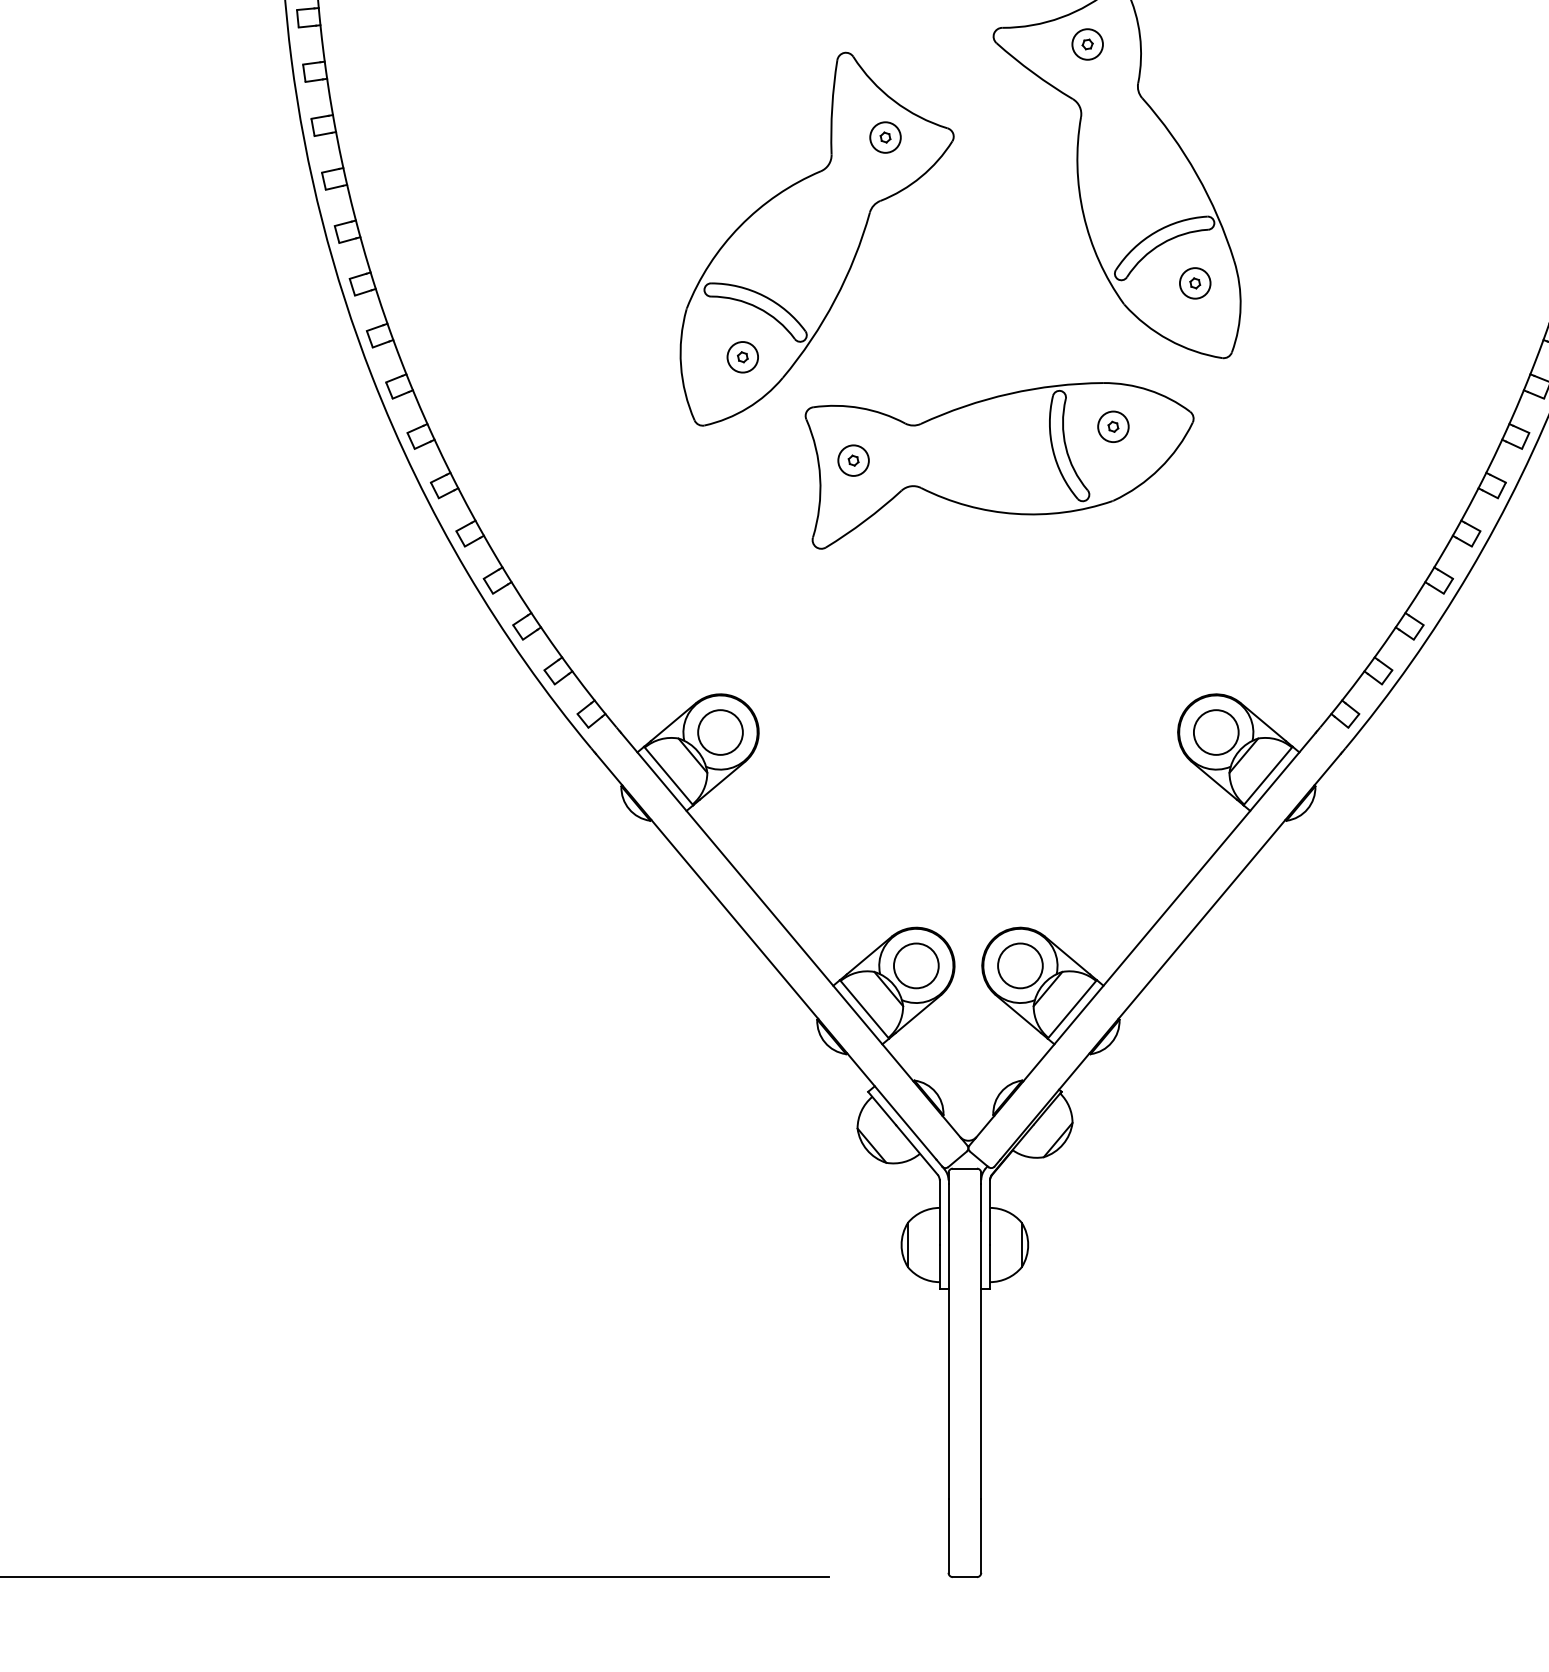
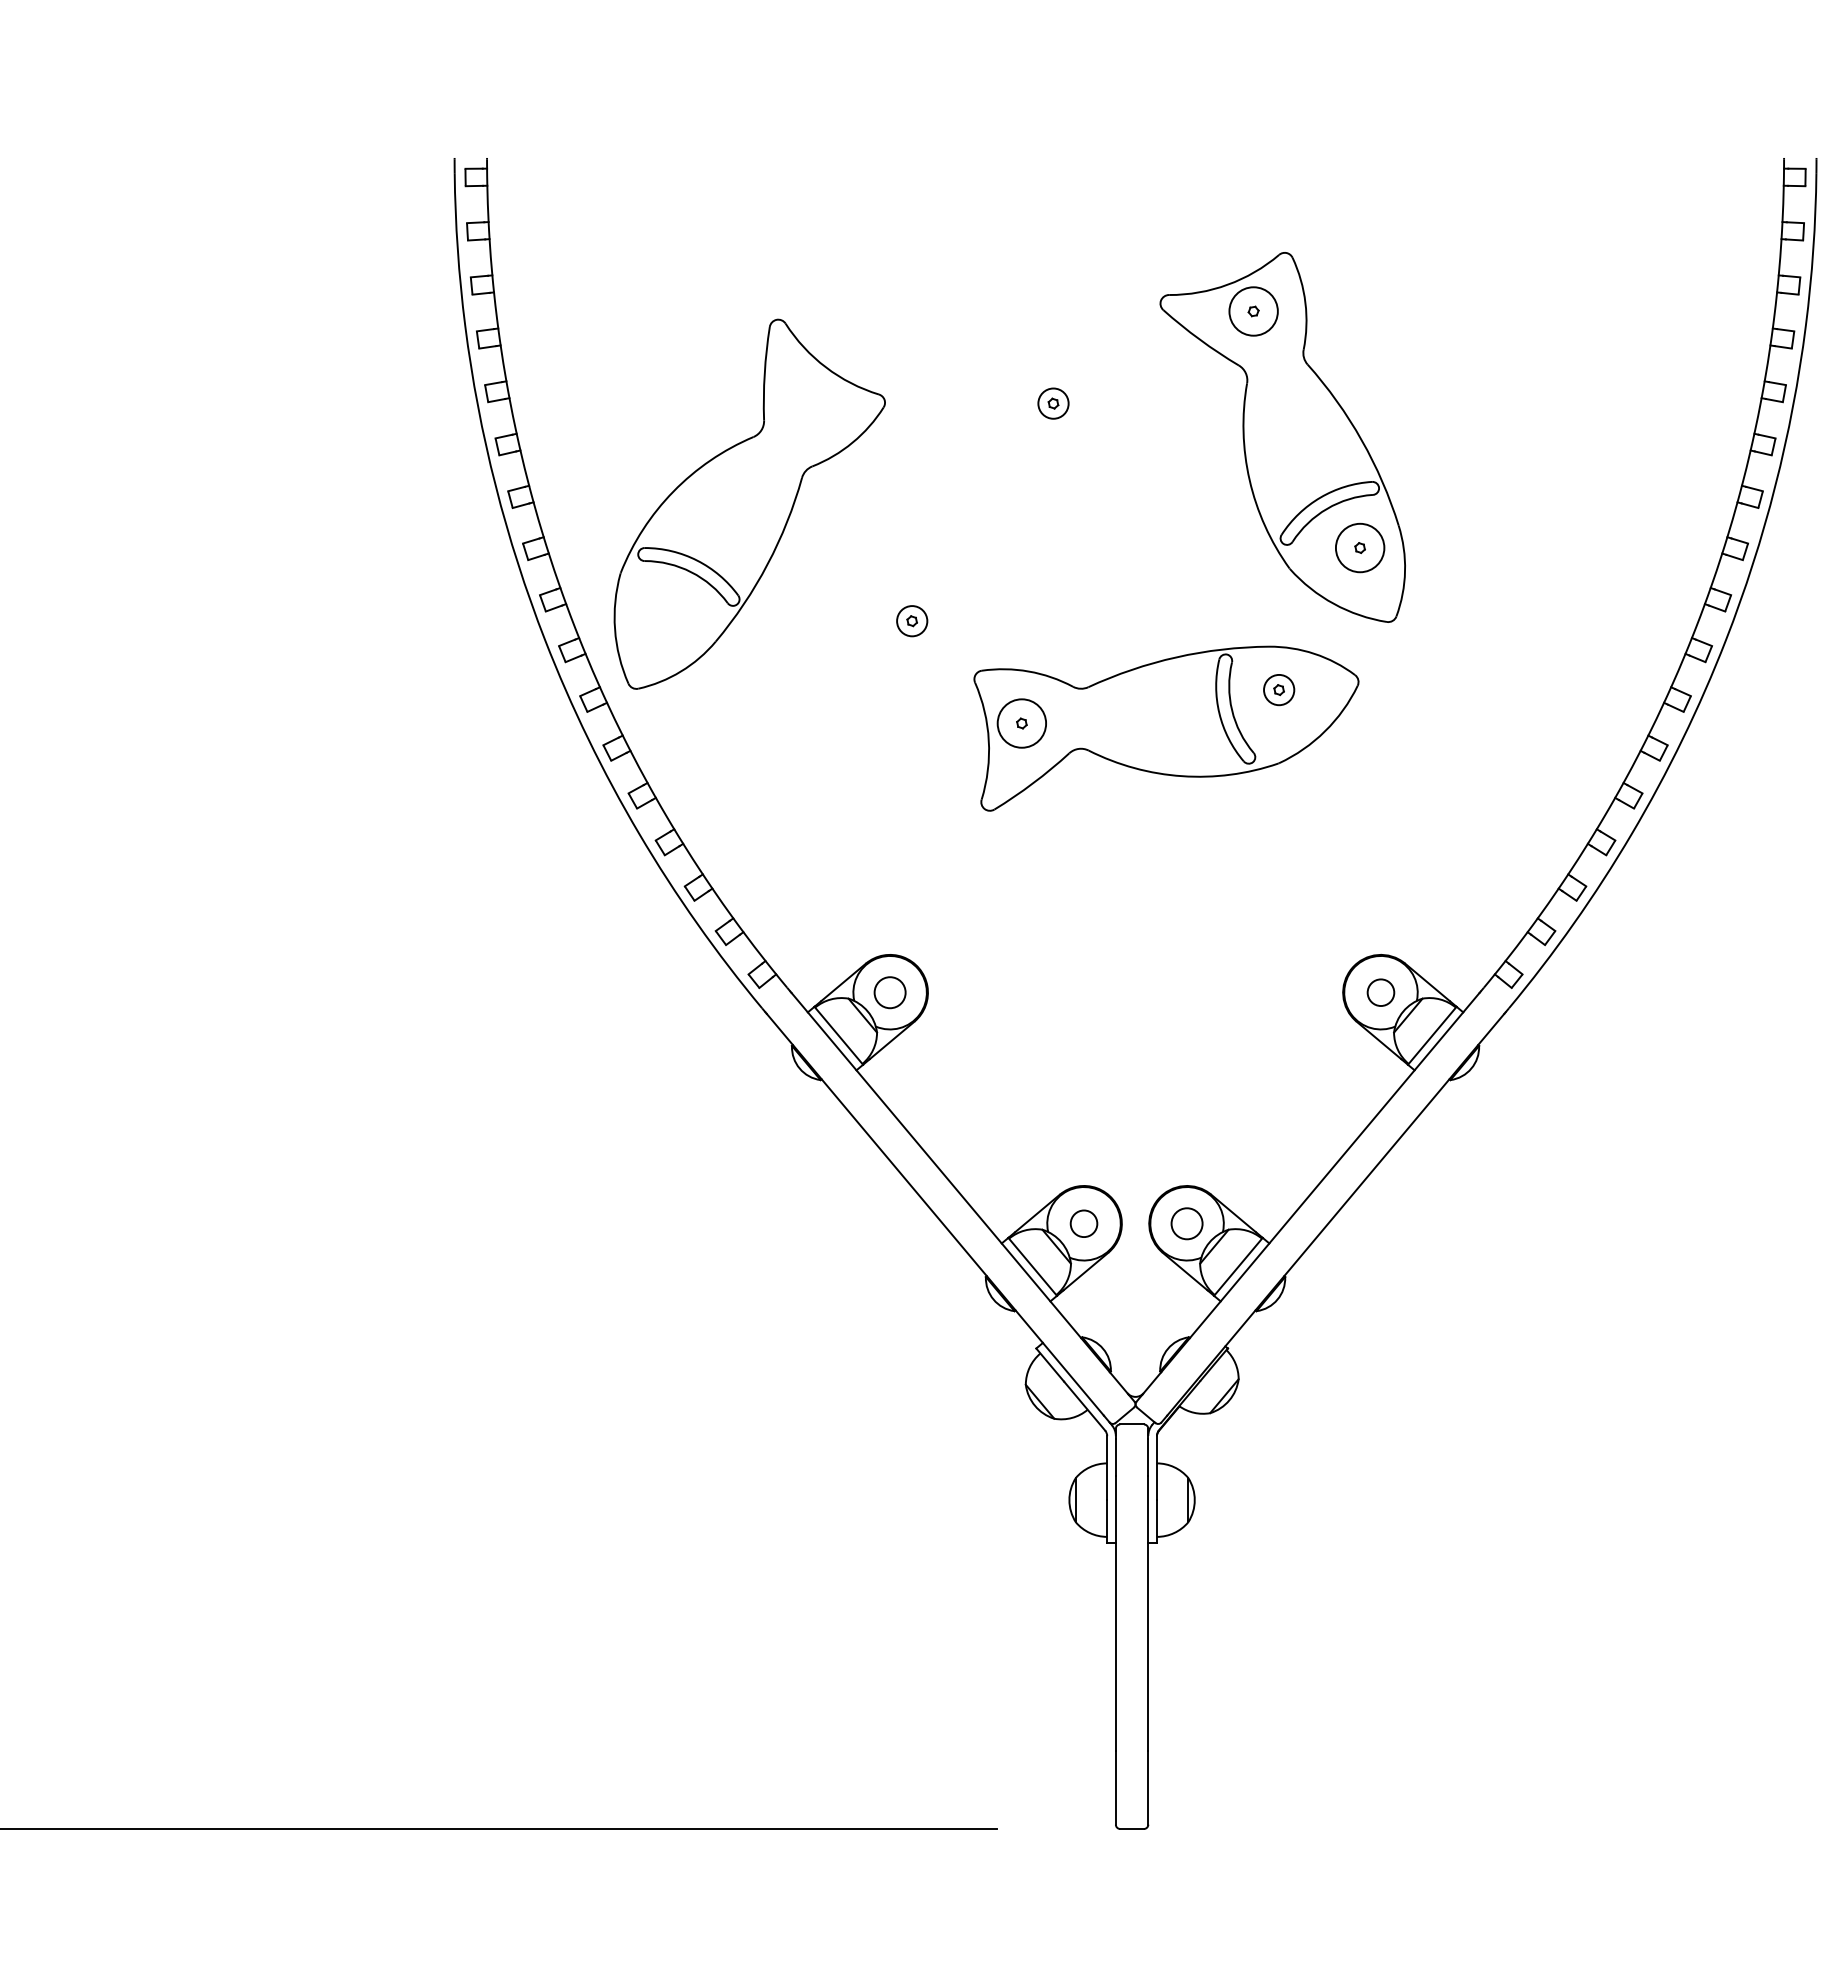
circle: (1087, 44) -> (1253, 311), size x1.6
part: (816, 238) -> (749, 503), moved
circle: (1195, 282) -> (1360, 547), size x1.6
circle: (853, 460) -> (1021, 723), size x1.6
circle: (719, 732) -> (889, 992), size x0.7
circle: (1215, 732) -> (1380, 992), size x0.6
circle: (915, 965) -> (1083, 1223), size x0.6
circle: (1019, 965) -> (1186, 1223), size x0.7

